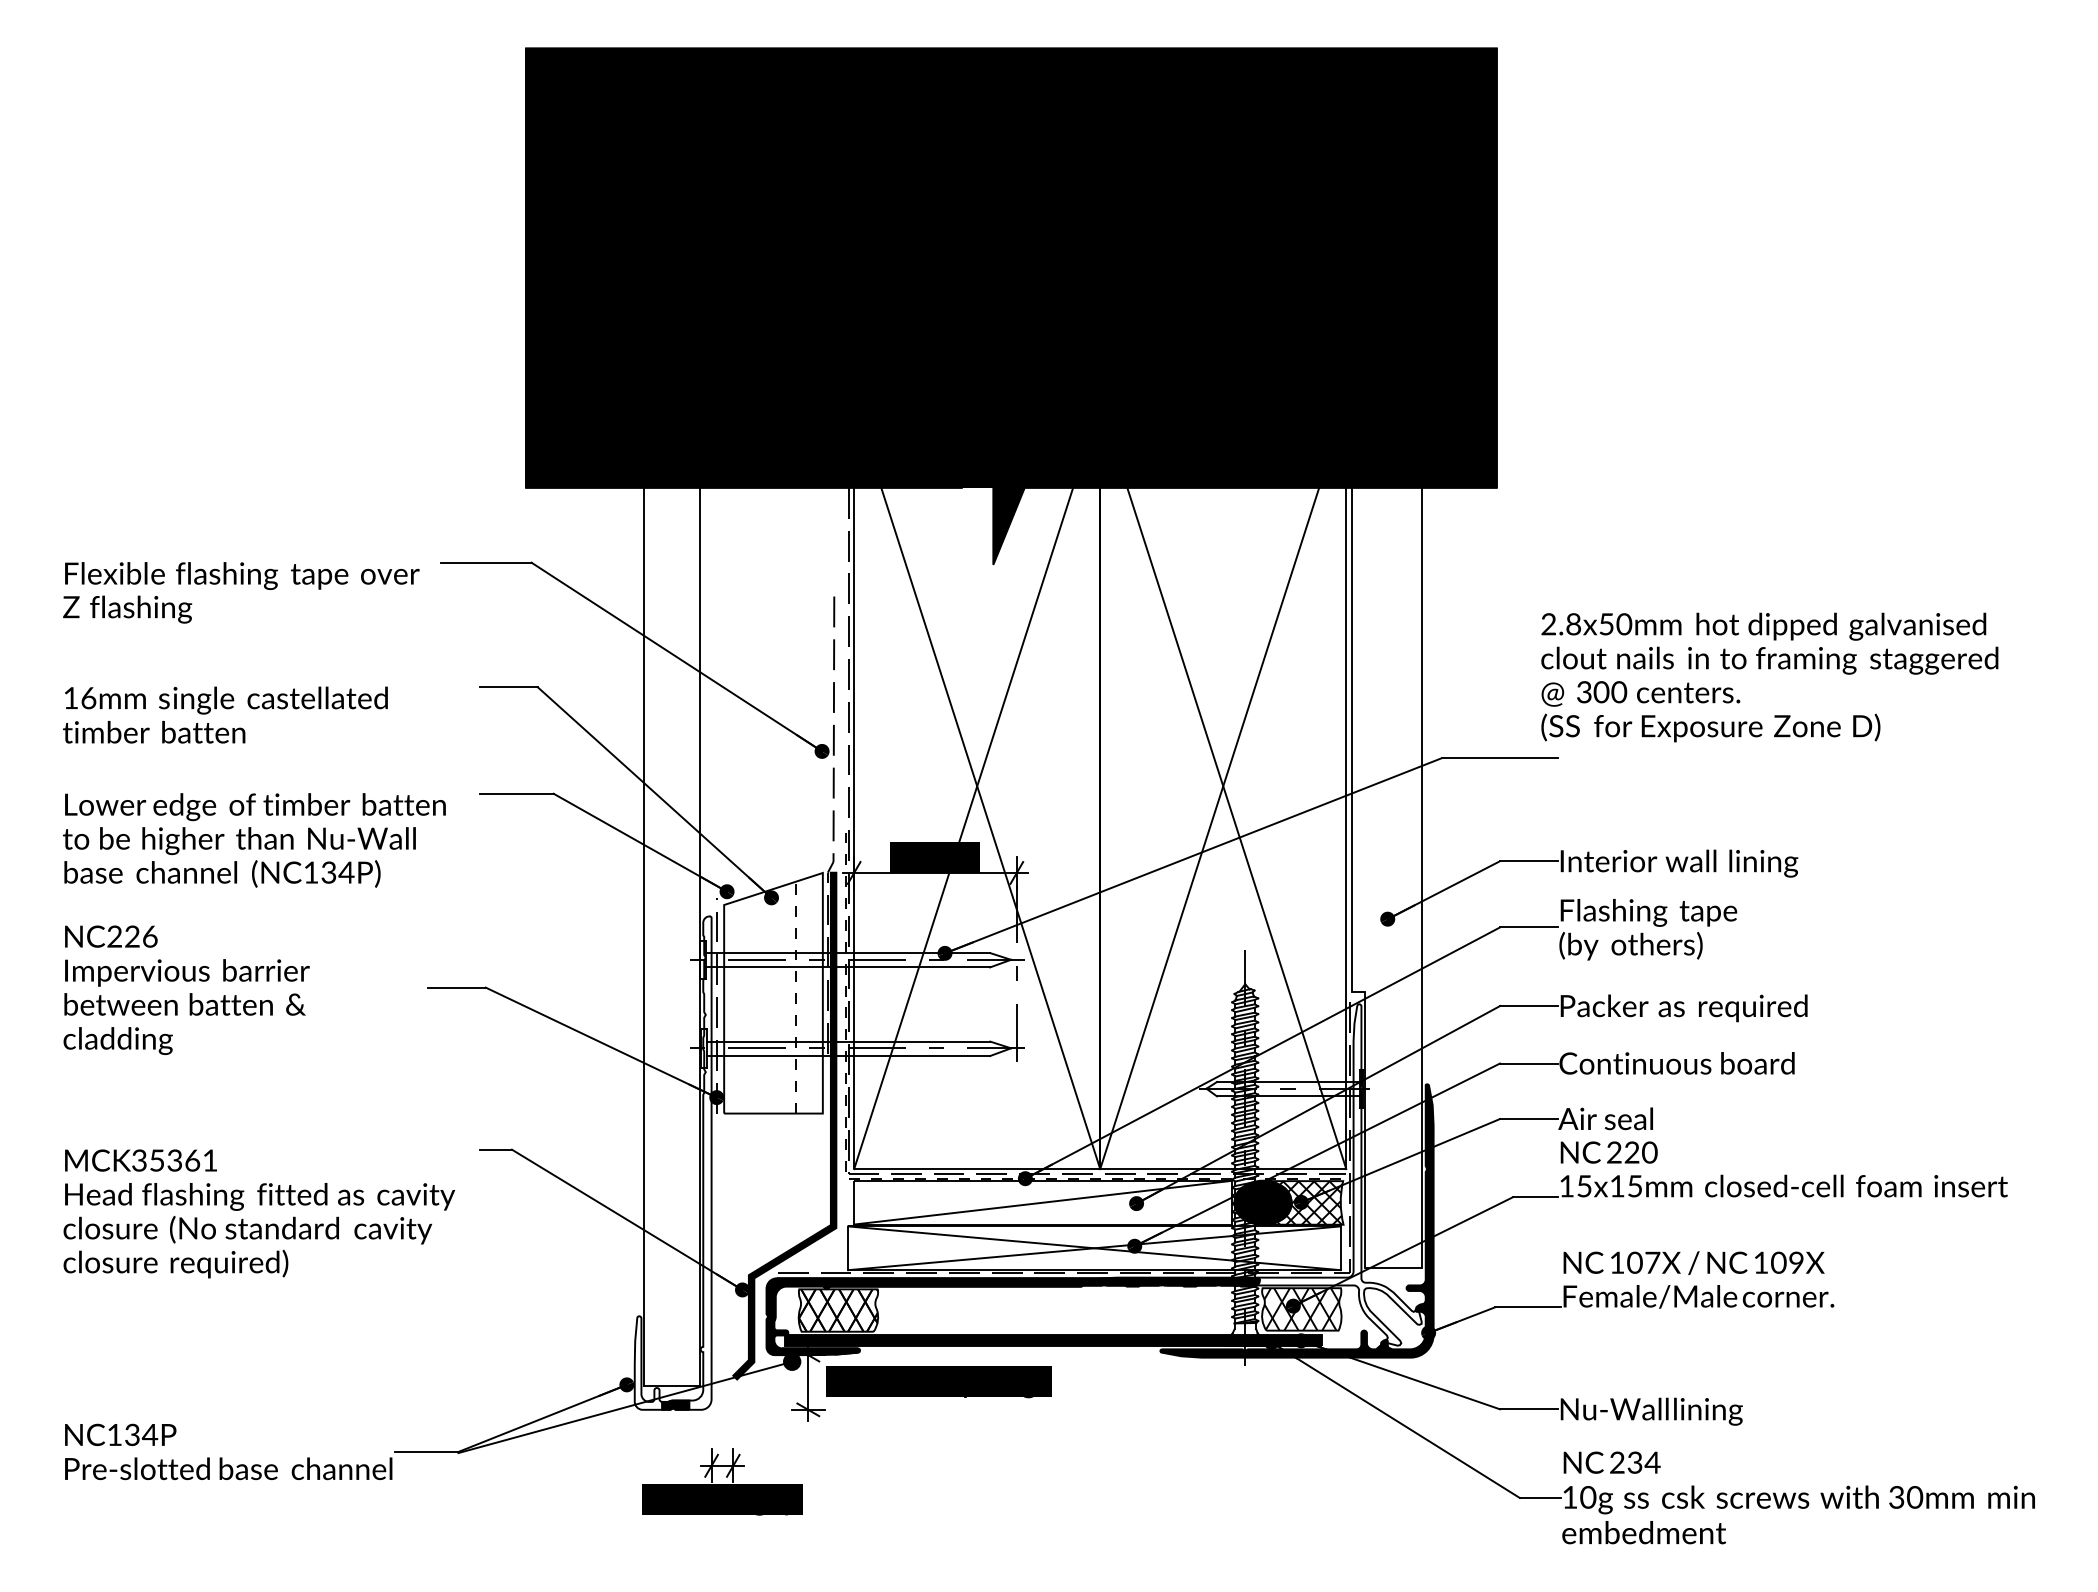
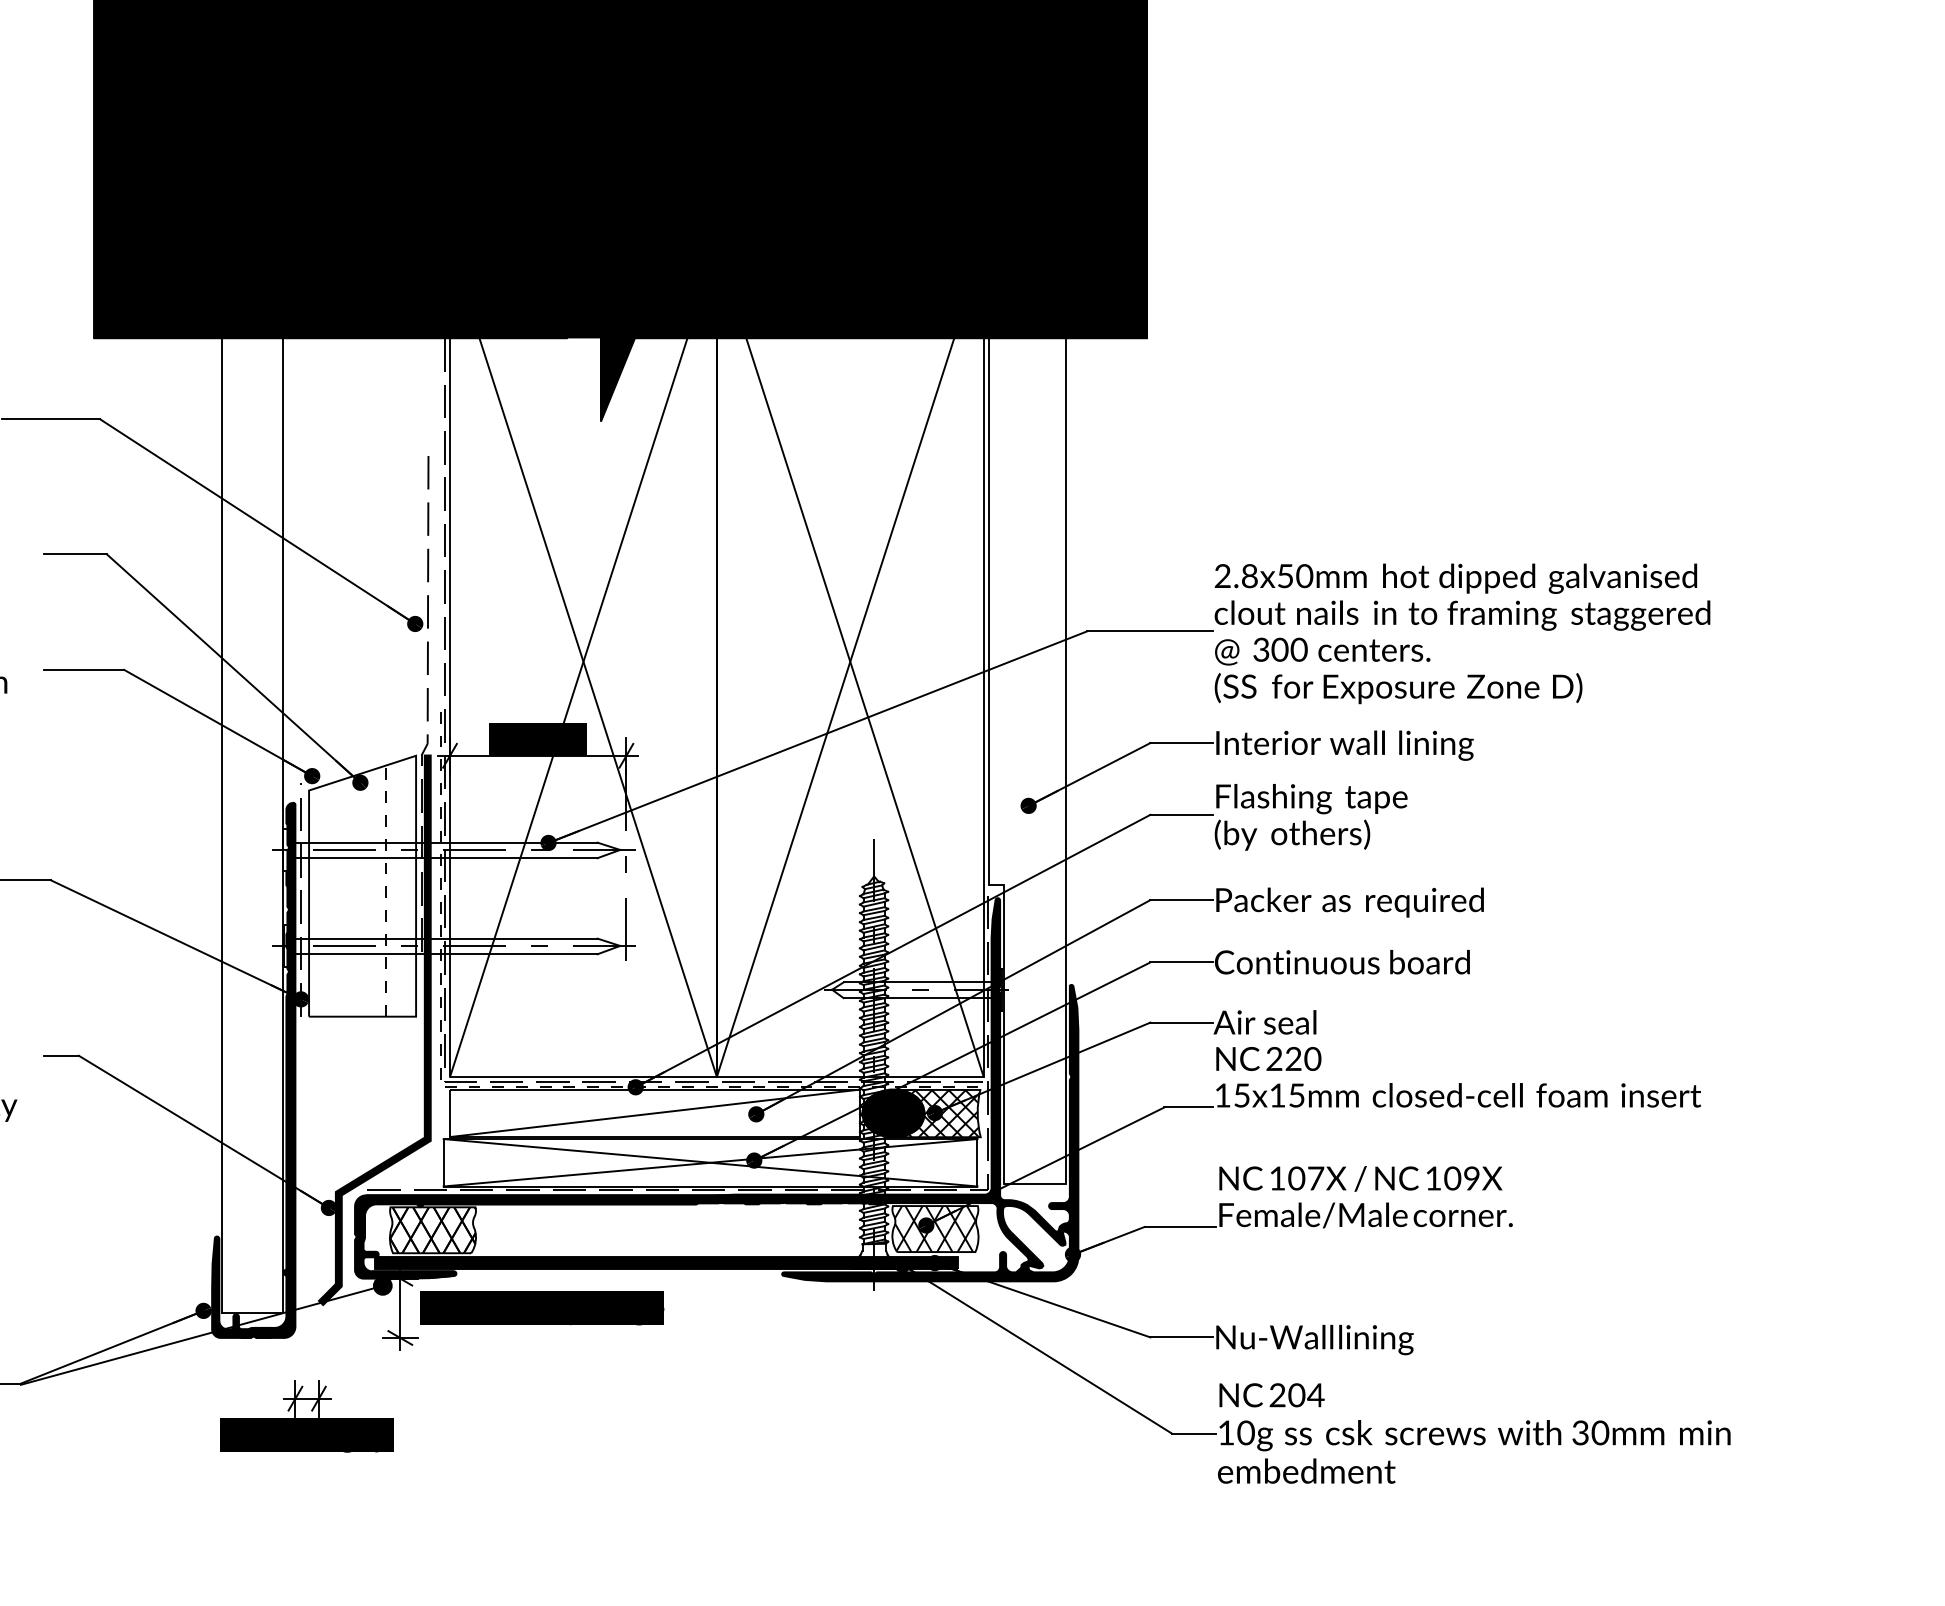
text: (1769, 677) -> (1462, 633), moved
fill: (672, 1162) -> (253, 1069), added
fill: (1250, 1174) -> (879, 1082), added
text: (1634, 1462) -> (1296, 1395), 234 -> 204

